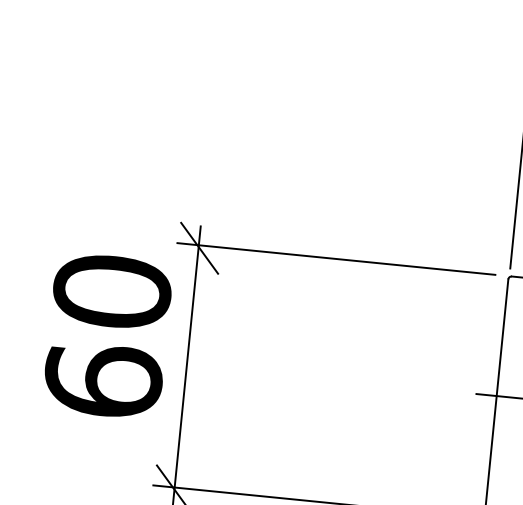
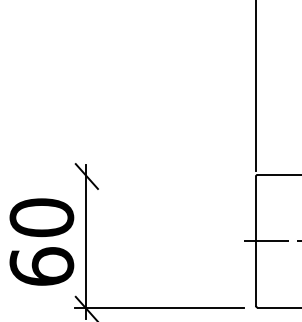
line: (336, 258) -> (161, 174), removed
text: (107, 334) -> (41, 241), moved

